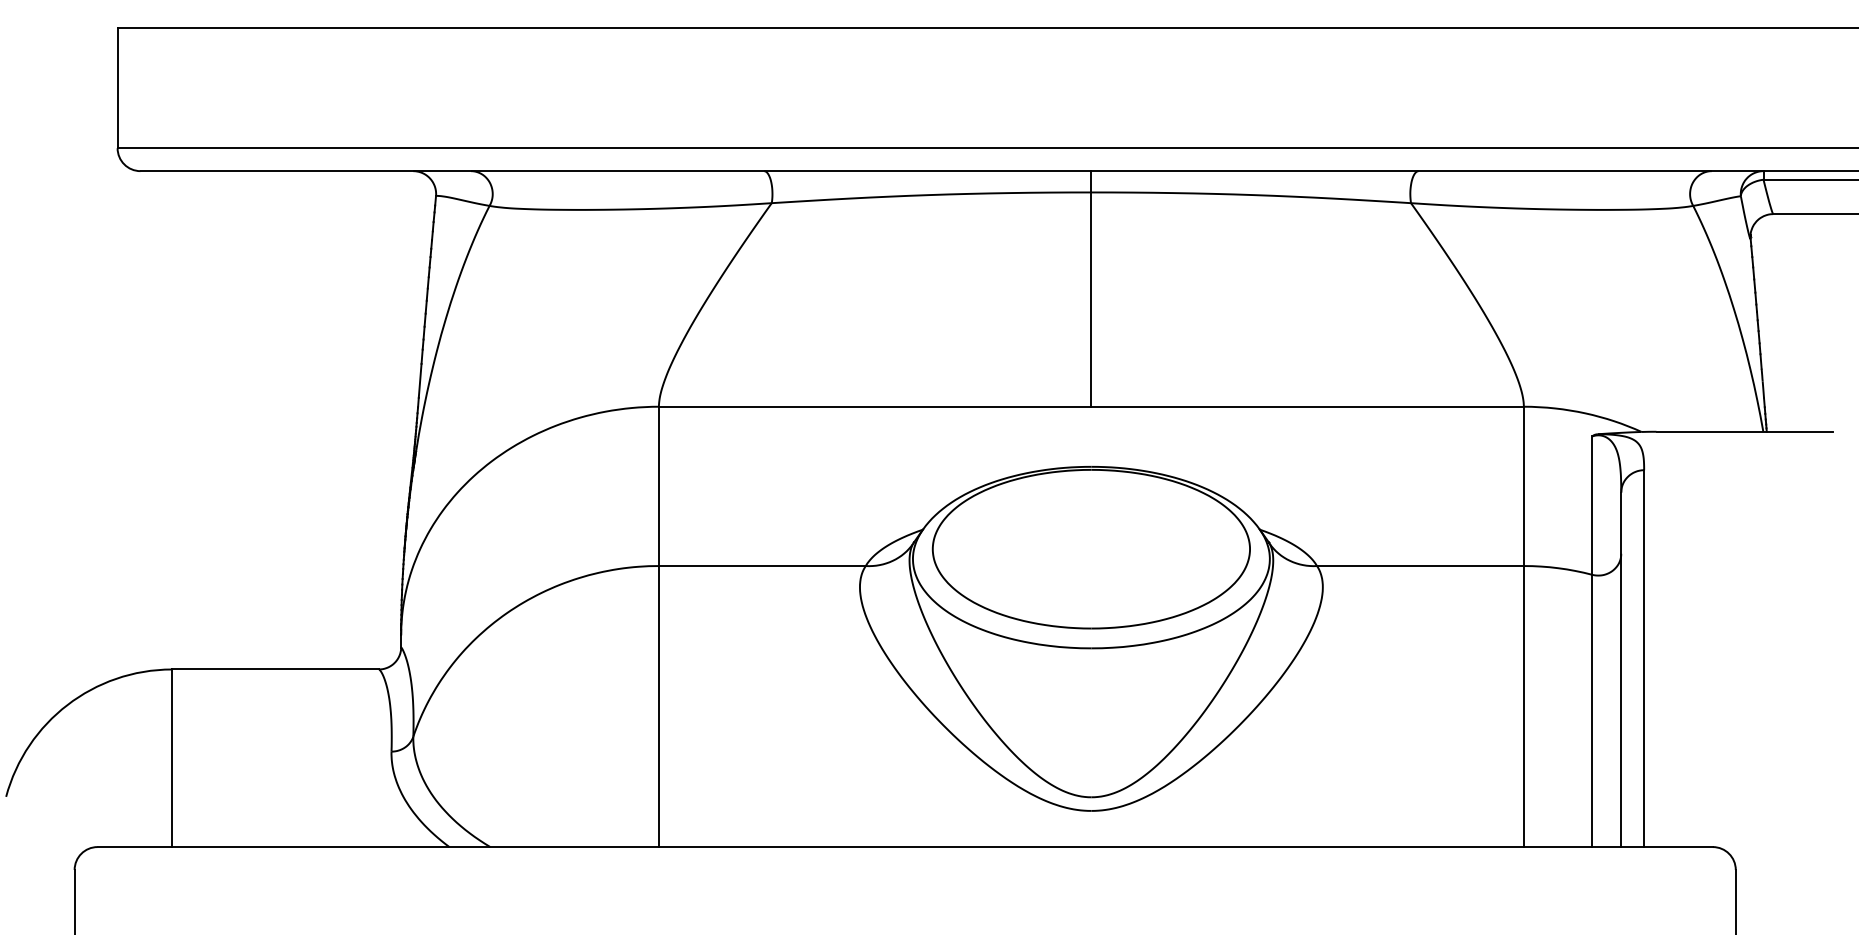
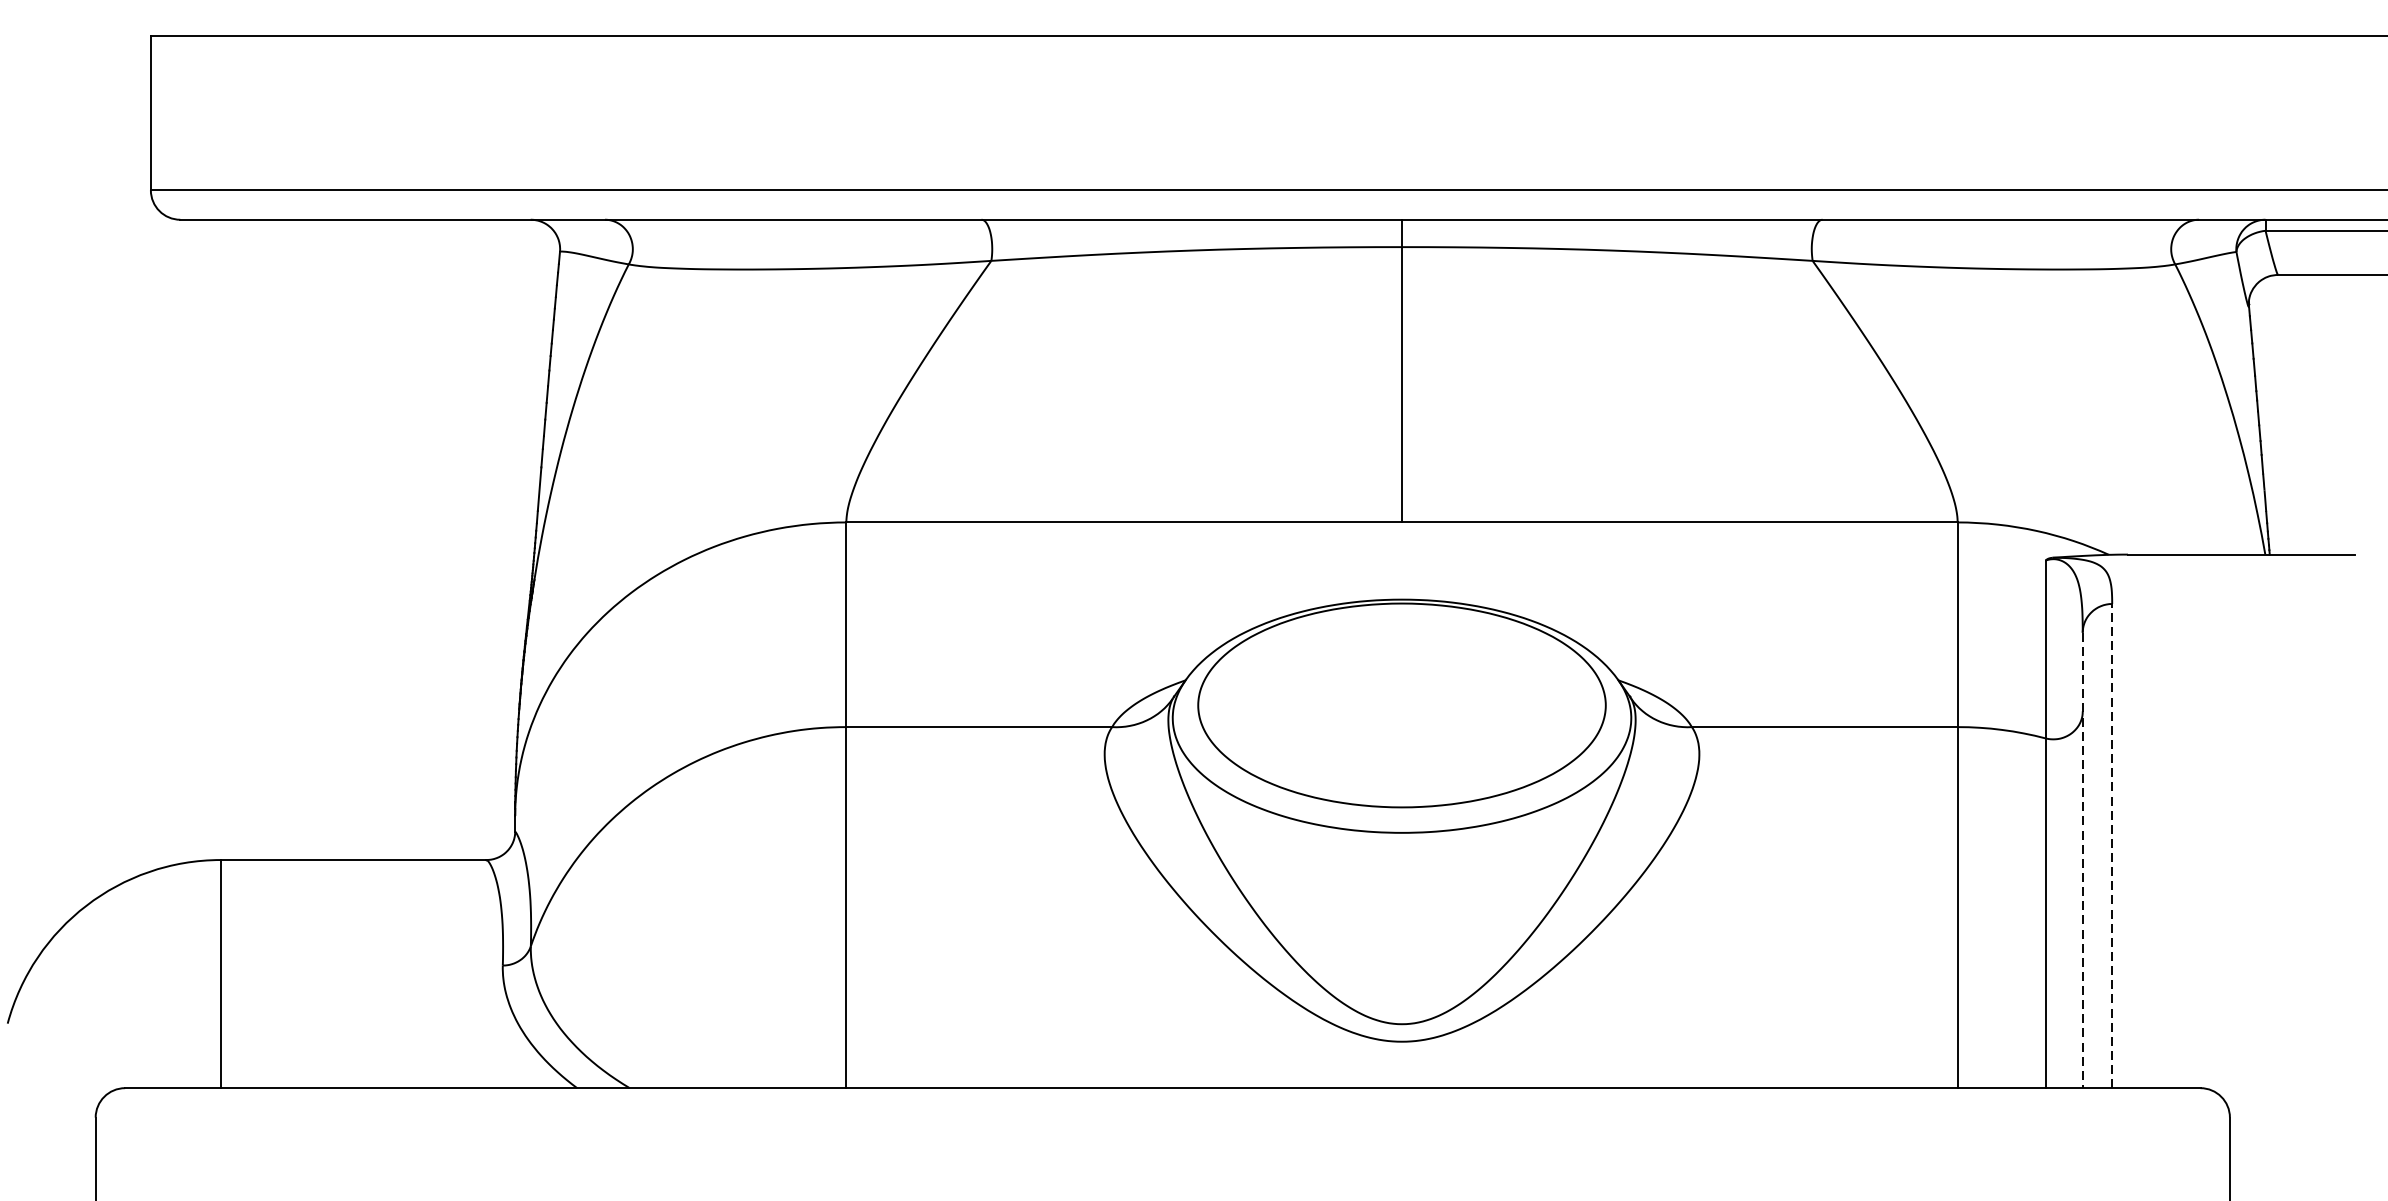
line: (1644, 658) -> (2112, 845), solid -> dashed
line: (1621, 670) -> (2083, 861), solid -> dashed

